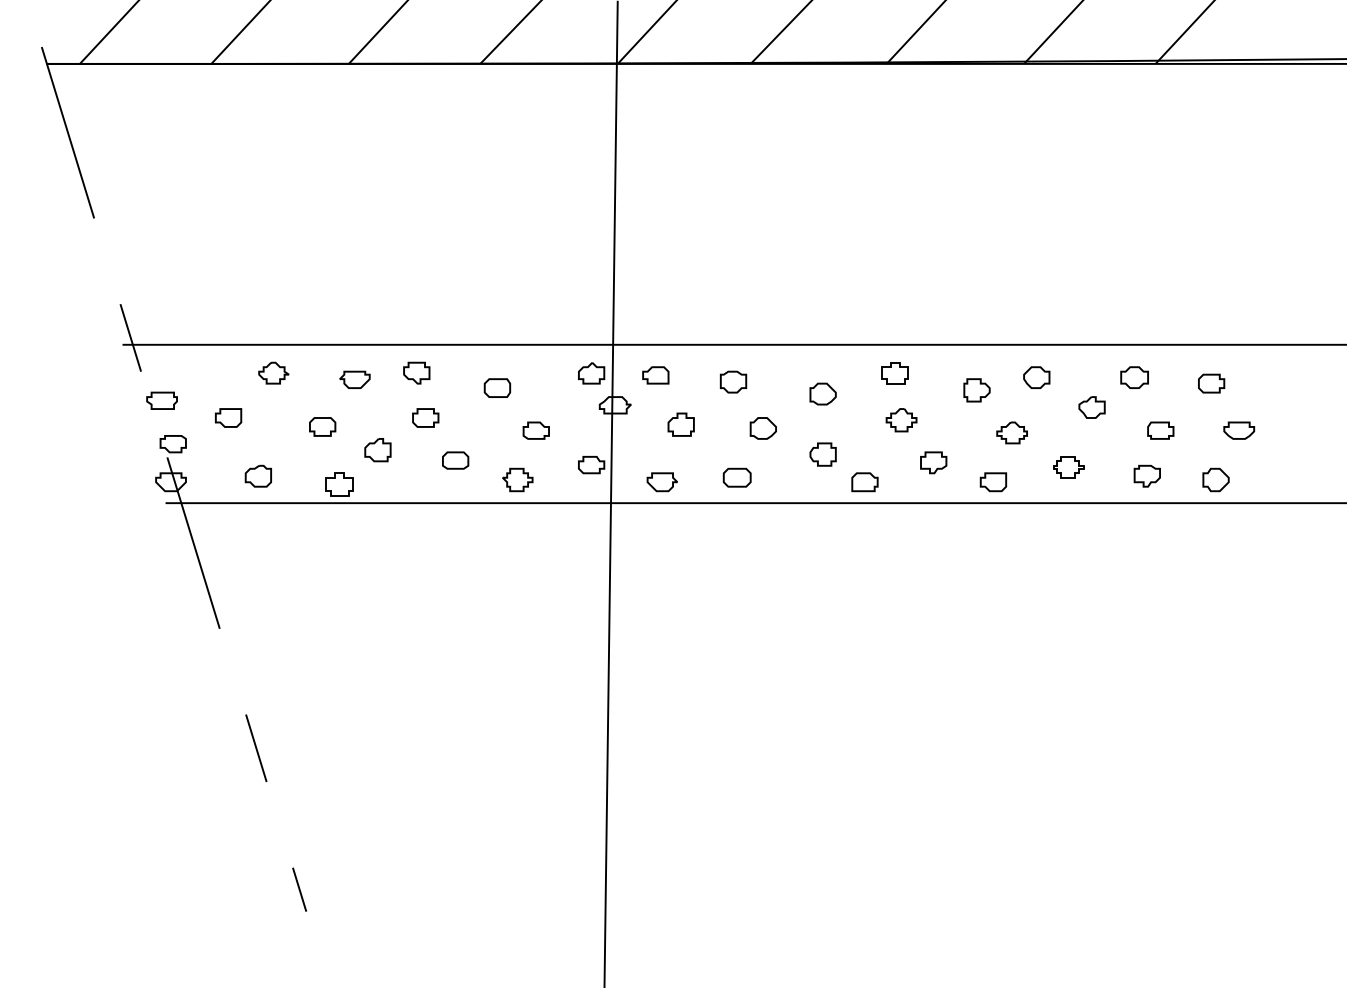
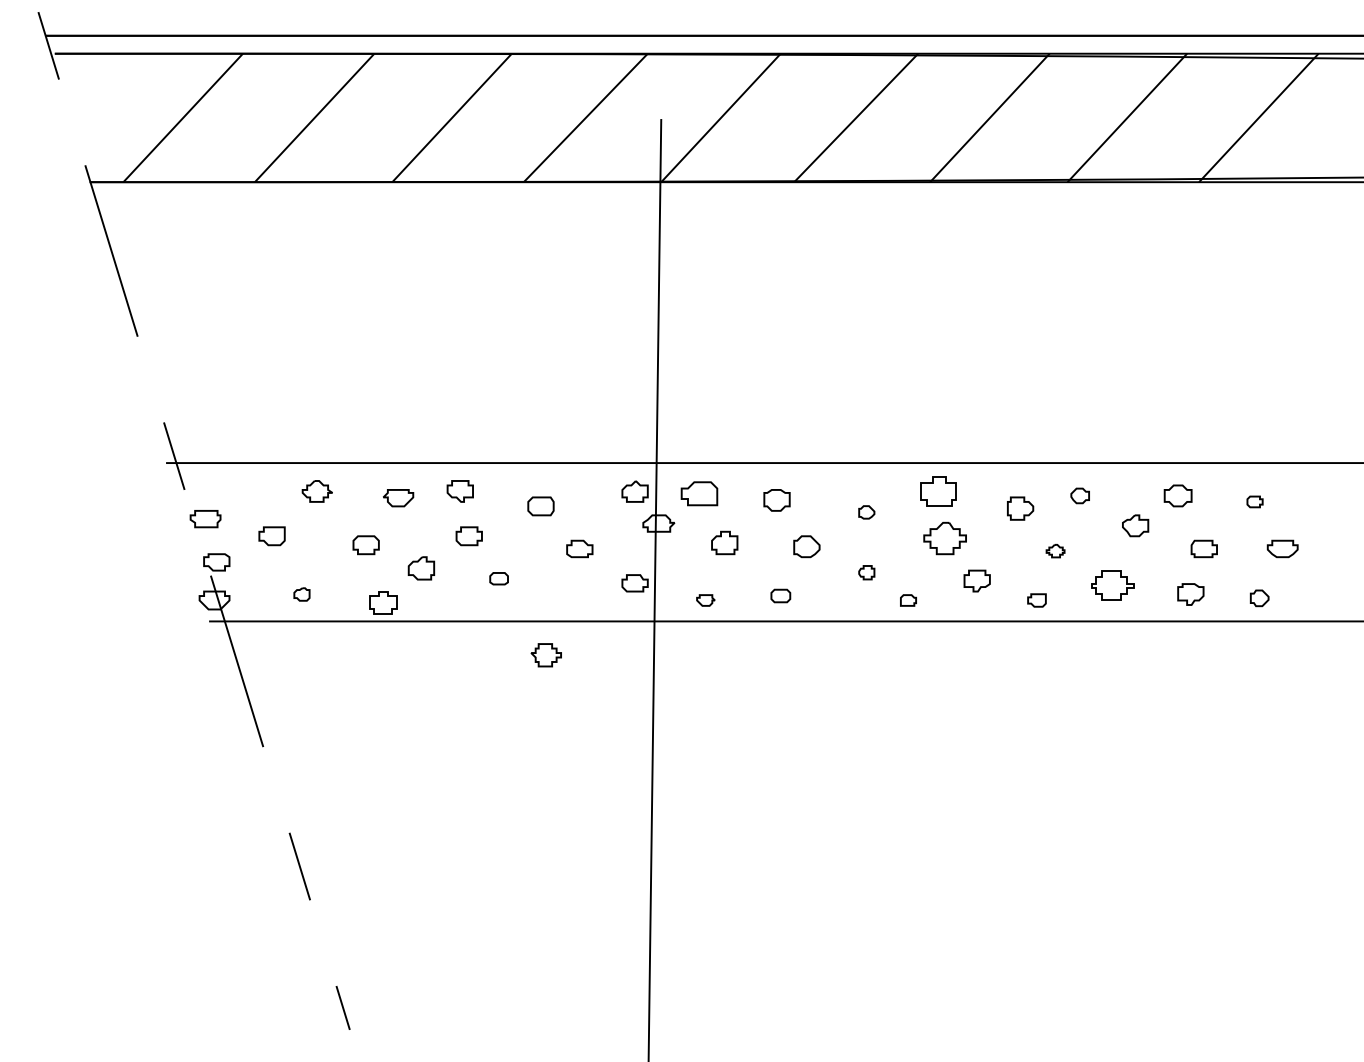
part: (894, 373) -> (938, 491), size x1.4
part: (654, 375) -> (698, 493), size x1.4
part: (1035, 377) -> (1079, 495), size x0.7
part: (1210, 383) -> (1254, 501), size x0.6
part: (822, 394) -> (866, 512), size x0.6
part: (900, 420) -> (944, 538), size x1.4
part: (1011, 432) -> (1055, 550), size x0.6
part: (822, 454) -> (866, 572), size x0.6
part: (454, 460) -> (498, 578), size x0.7
part: (1067, 467) -> (1111, 585), size x1.4
part: (257, 476) -> (301, 594), size x0.6
part: (736, 477) -> (780, 595), size x0.7
part: (516, 480) -> (545, 655), moved
part: (1215, 480) -> (1259, 598), size x0.7
part: (661, 482) -> (705, 600), size x0.6
part: (864, 482) -> (908, 600), size x0.6
part: (992, 482) -> (1036, 600), size x0.7

